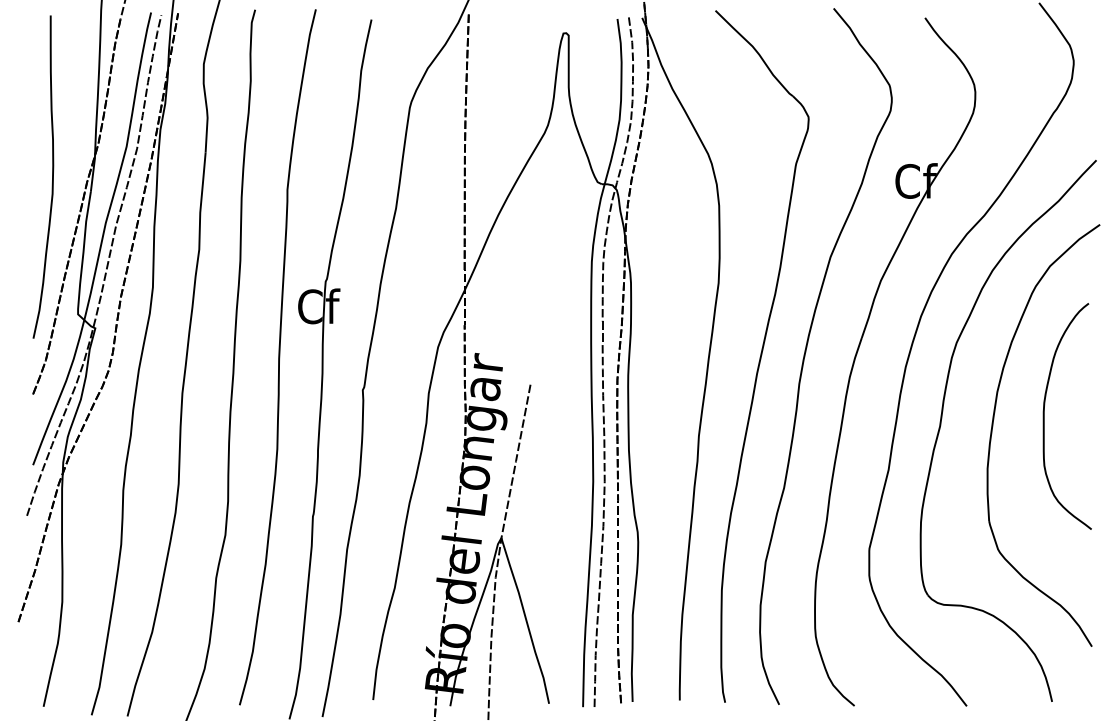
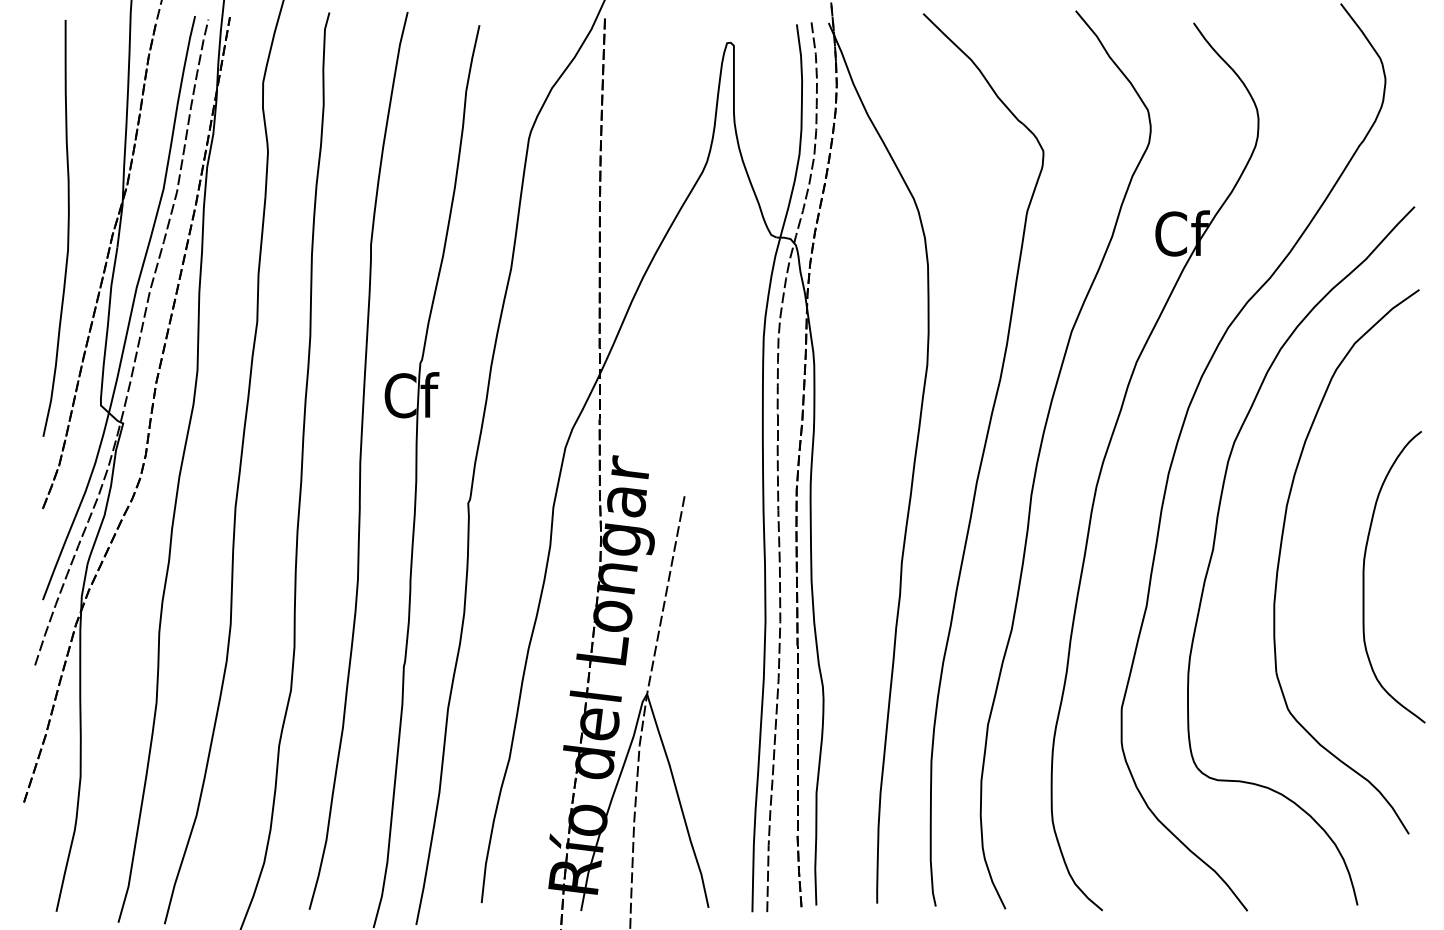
curve: (1044, 416) -> (1364, 577), moved

